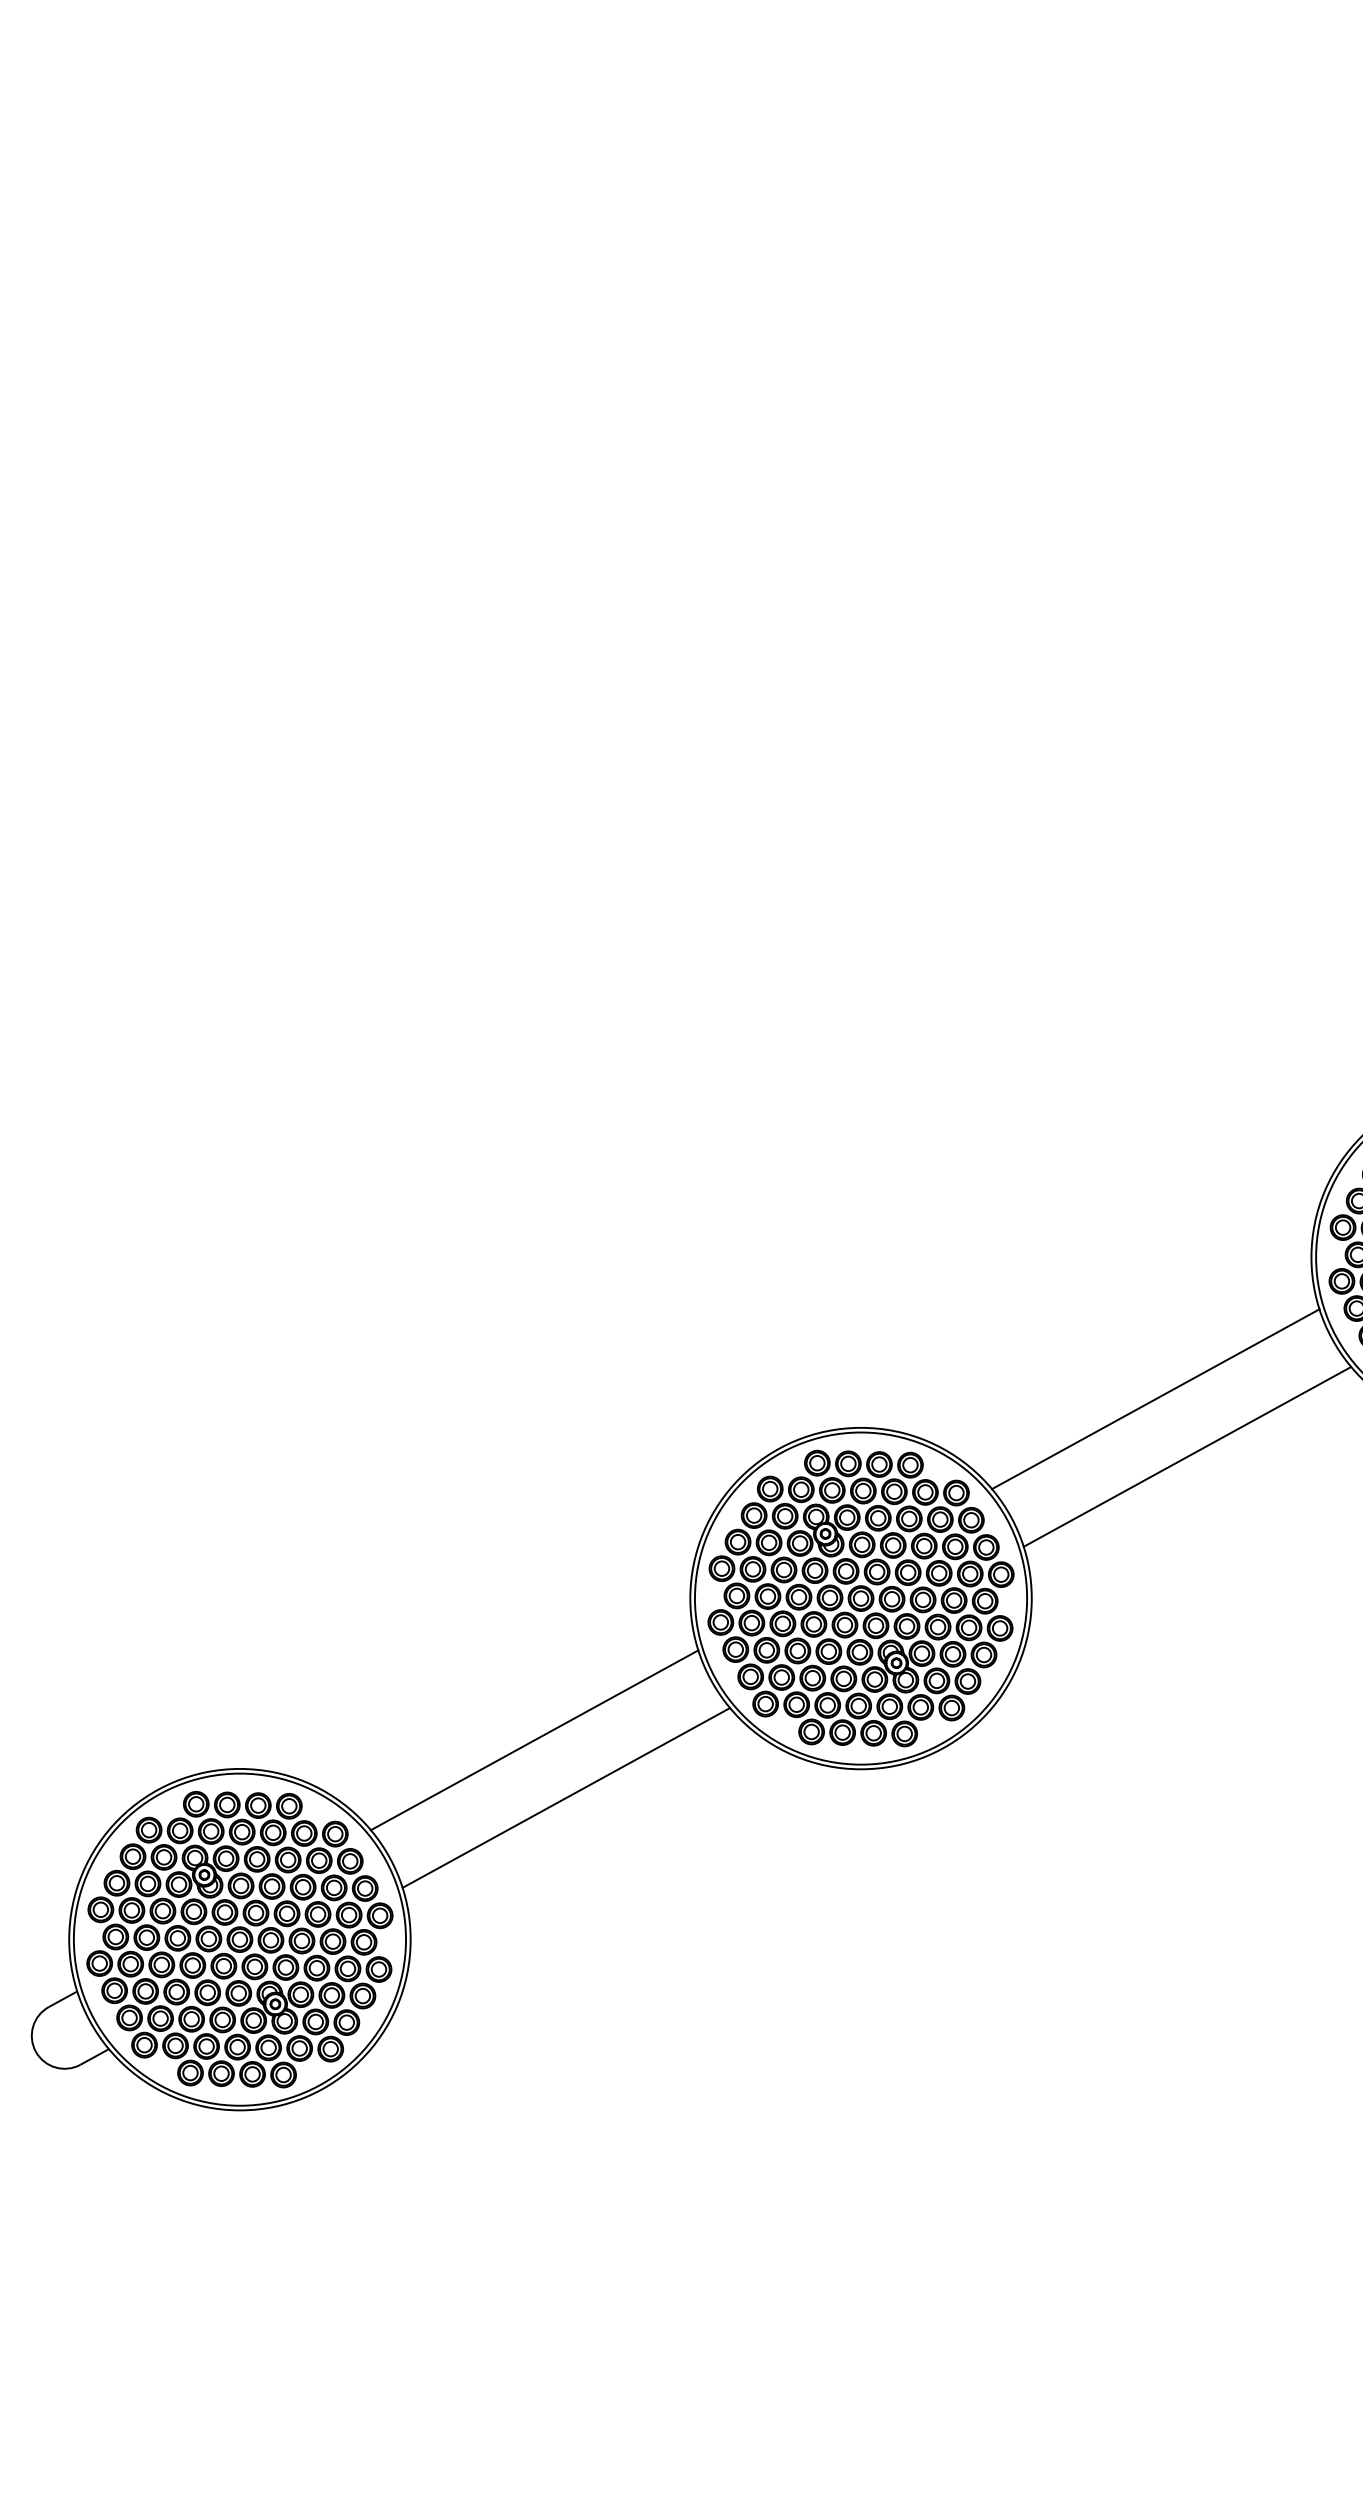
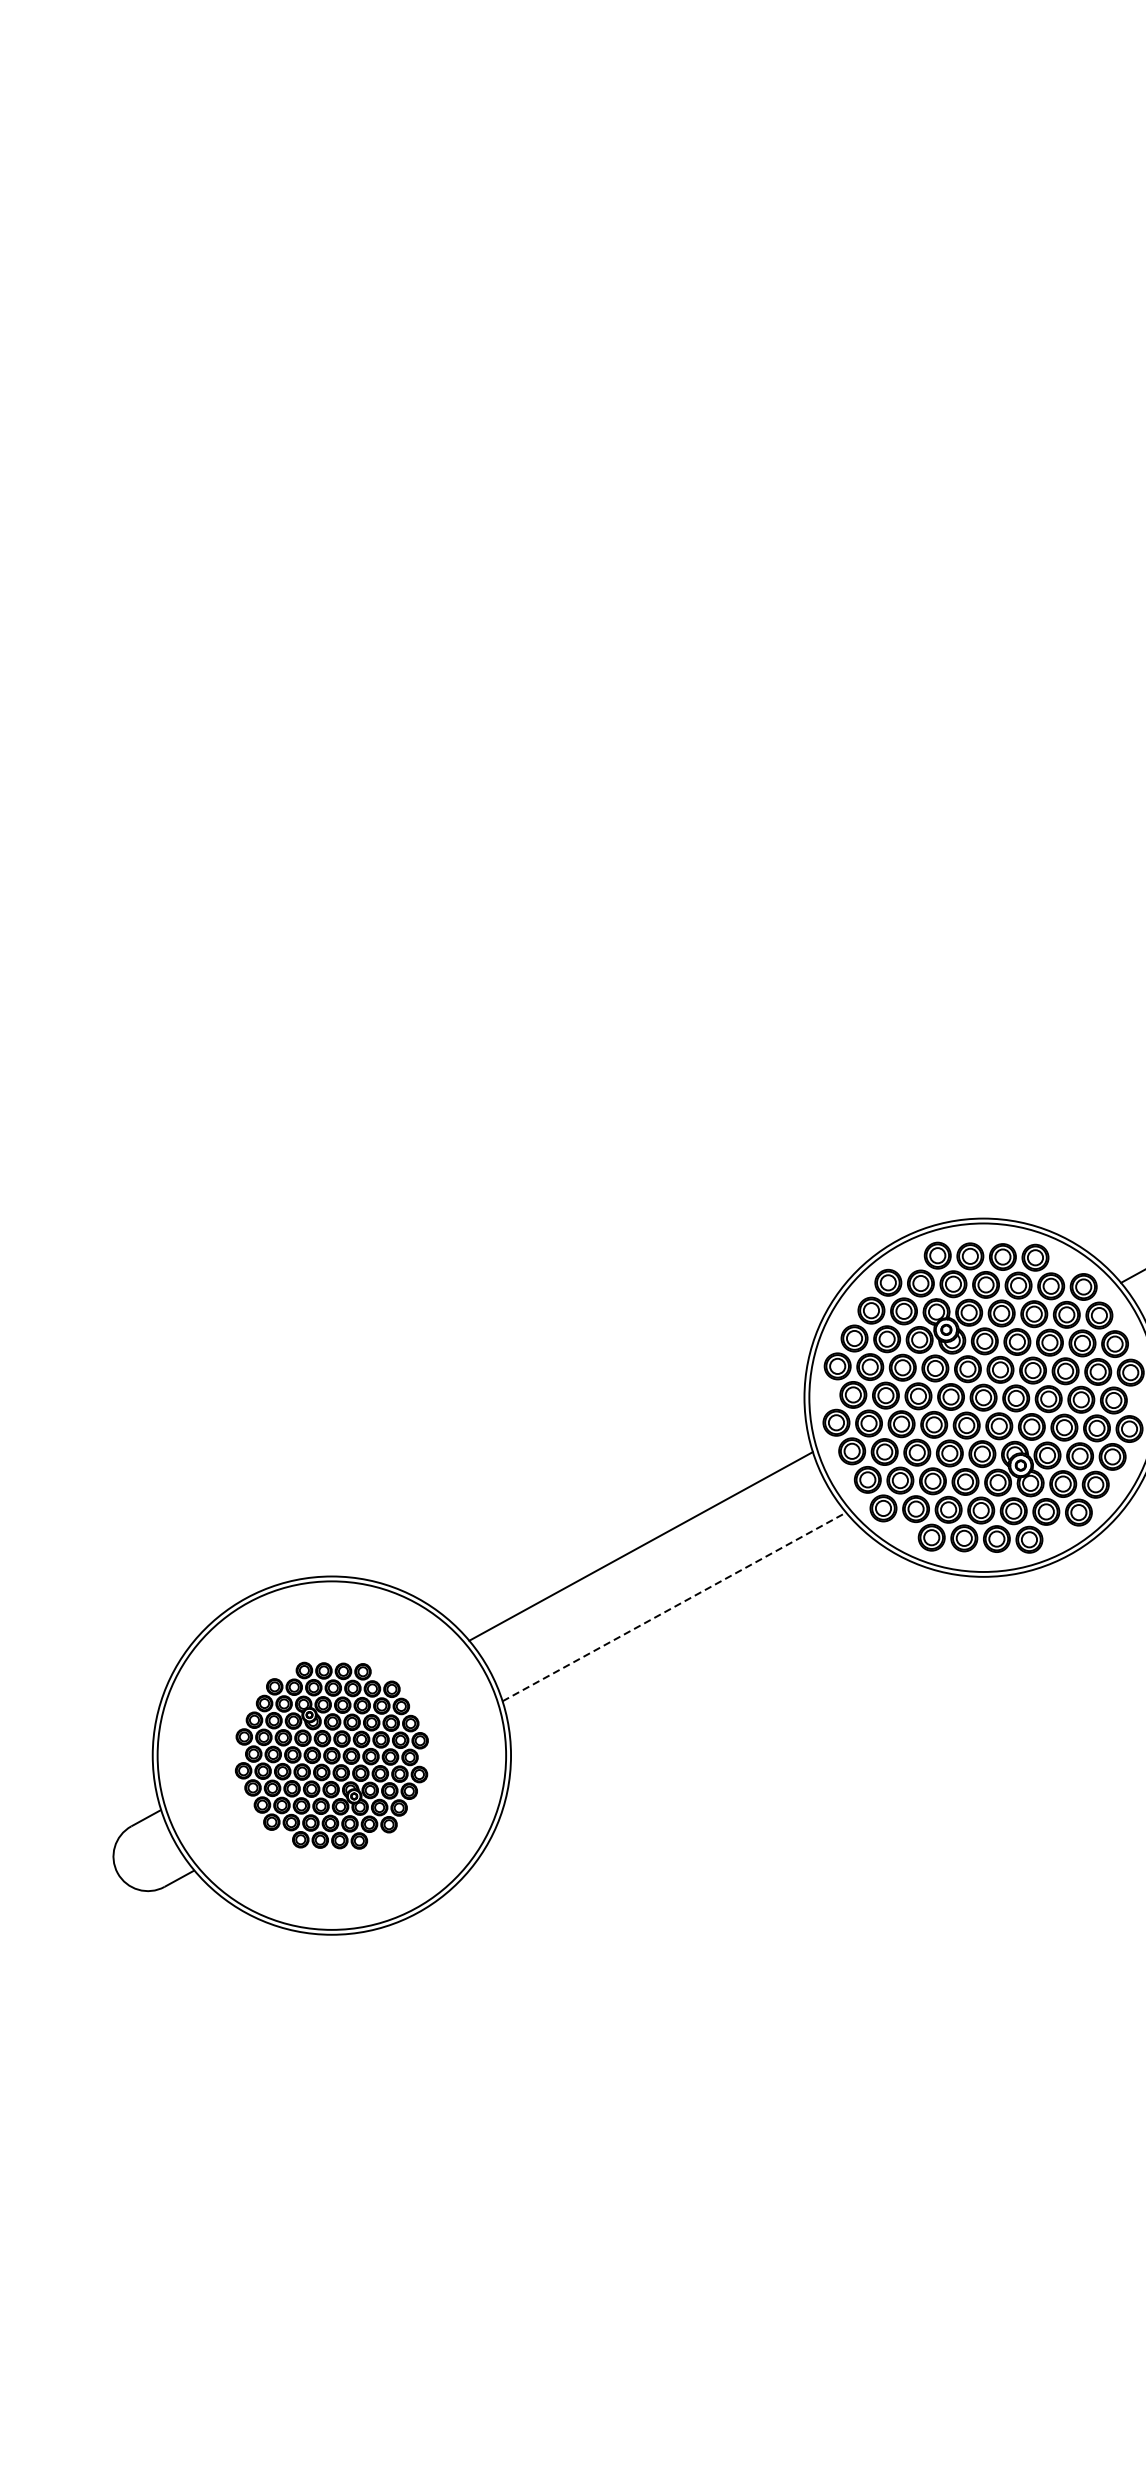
line: (566, 1797) -> (674, 1606), solid -> dashed
part: (239, 1939) -> (331, 1755), size x0.6

